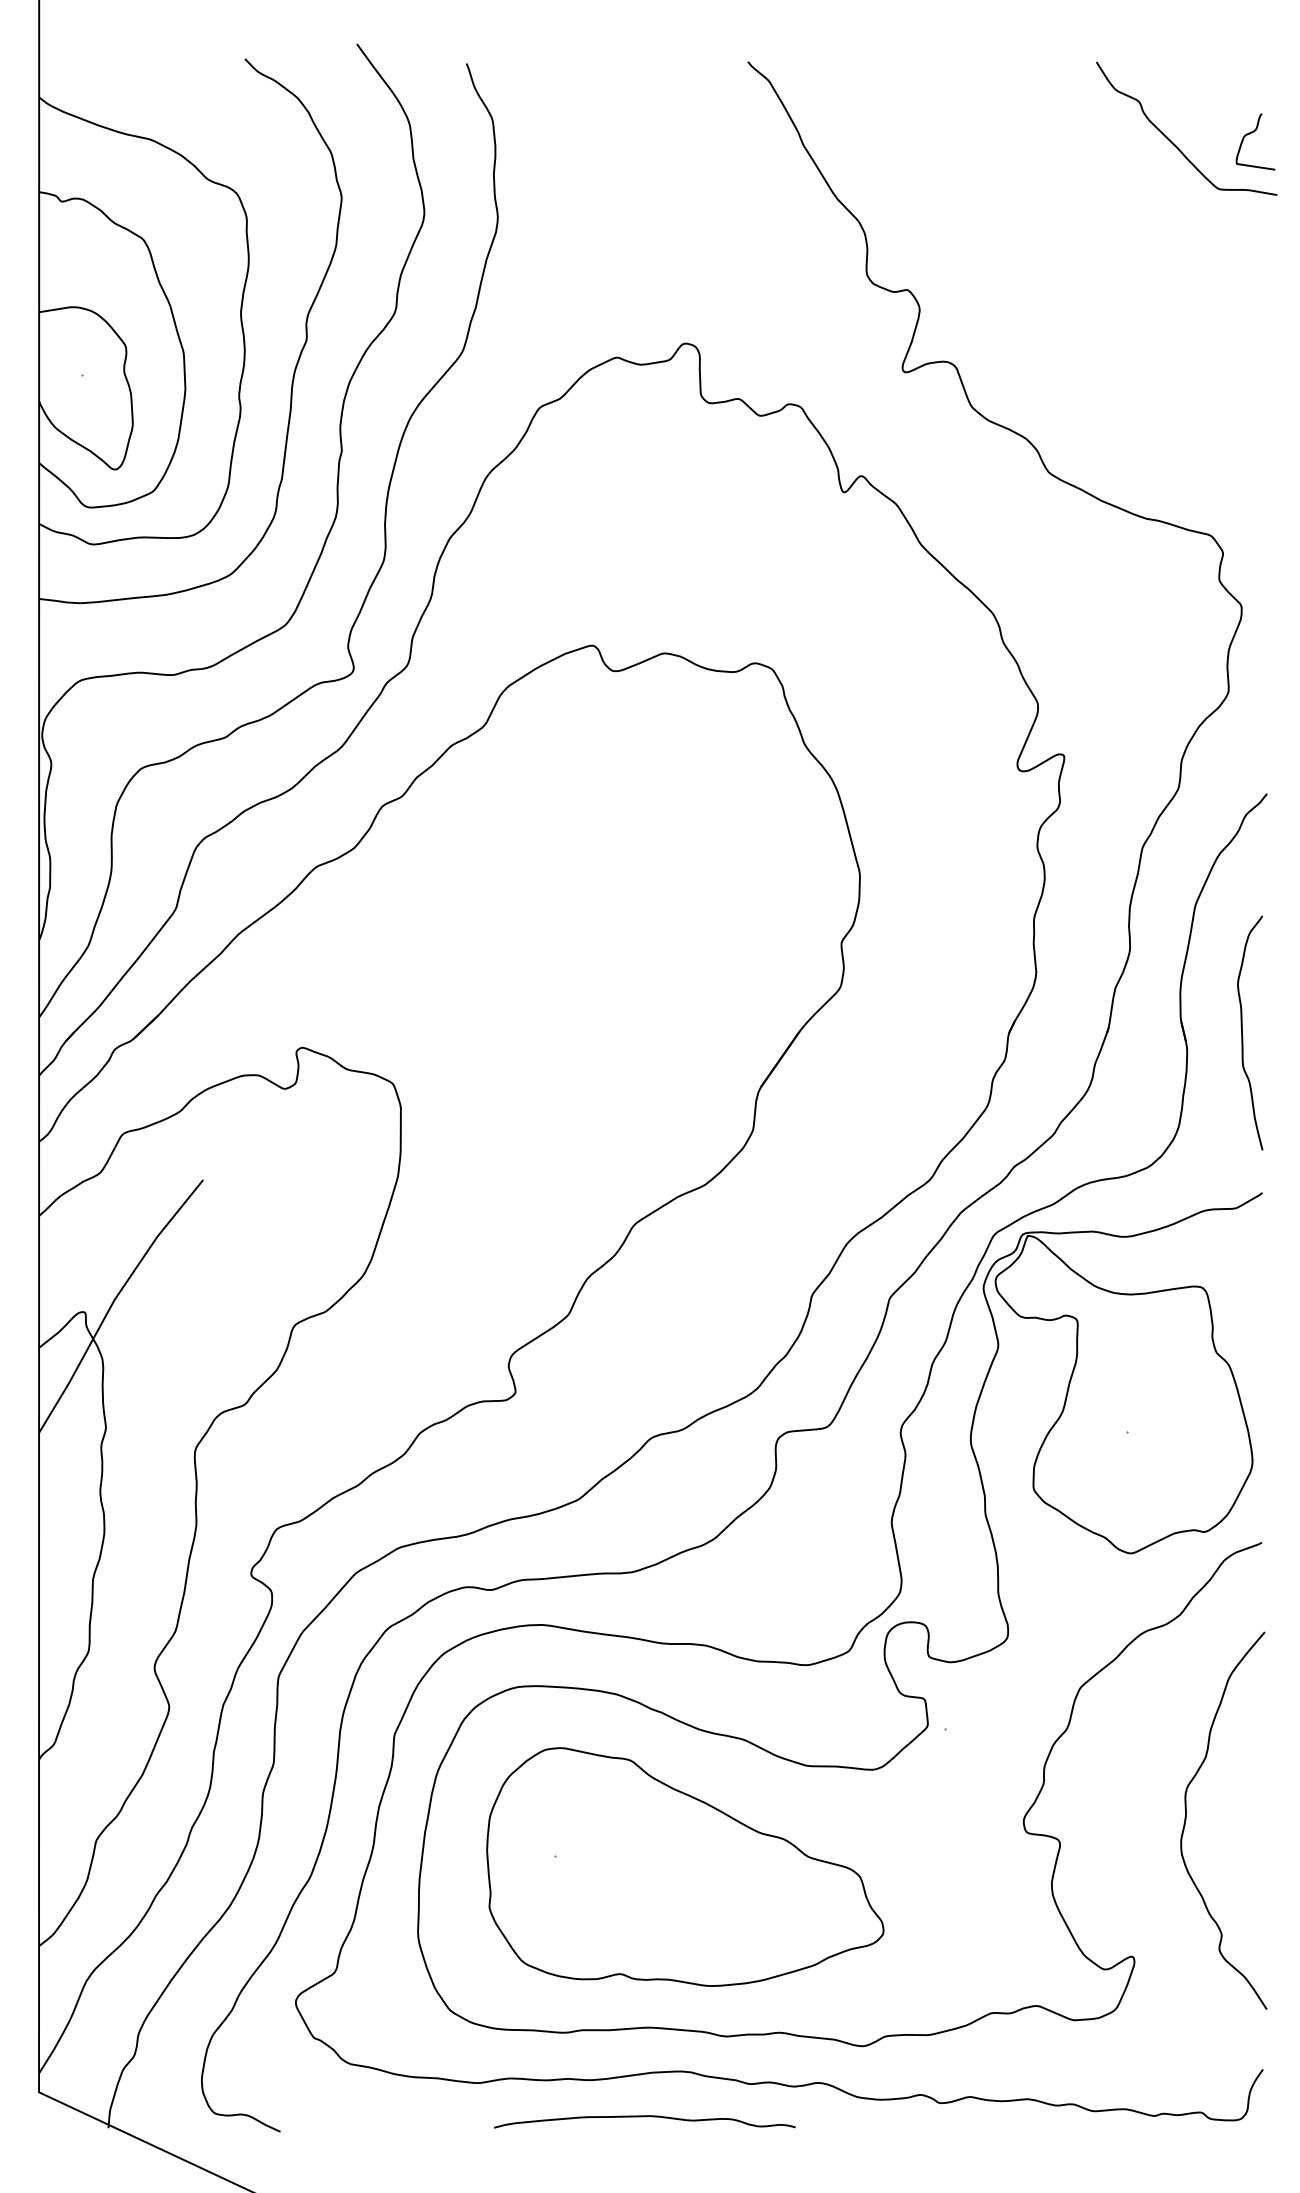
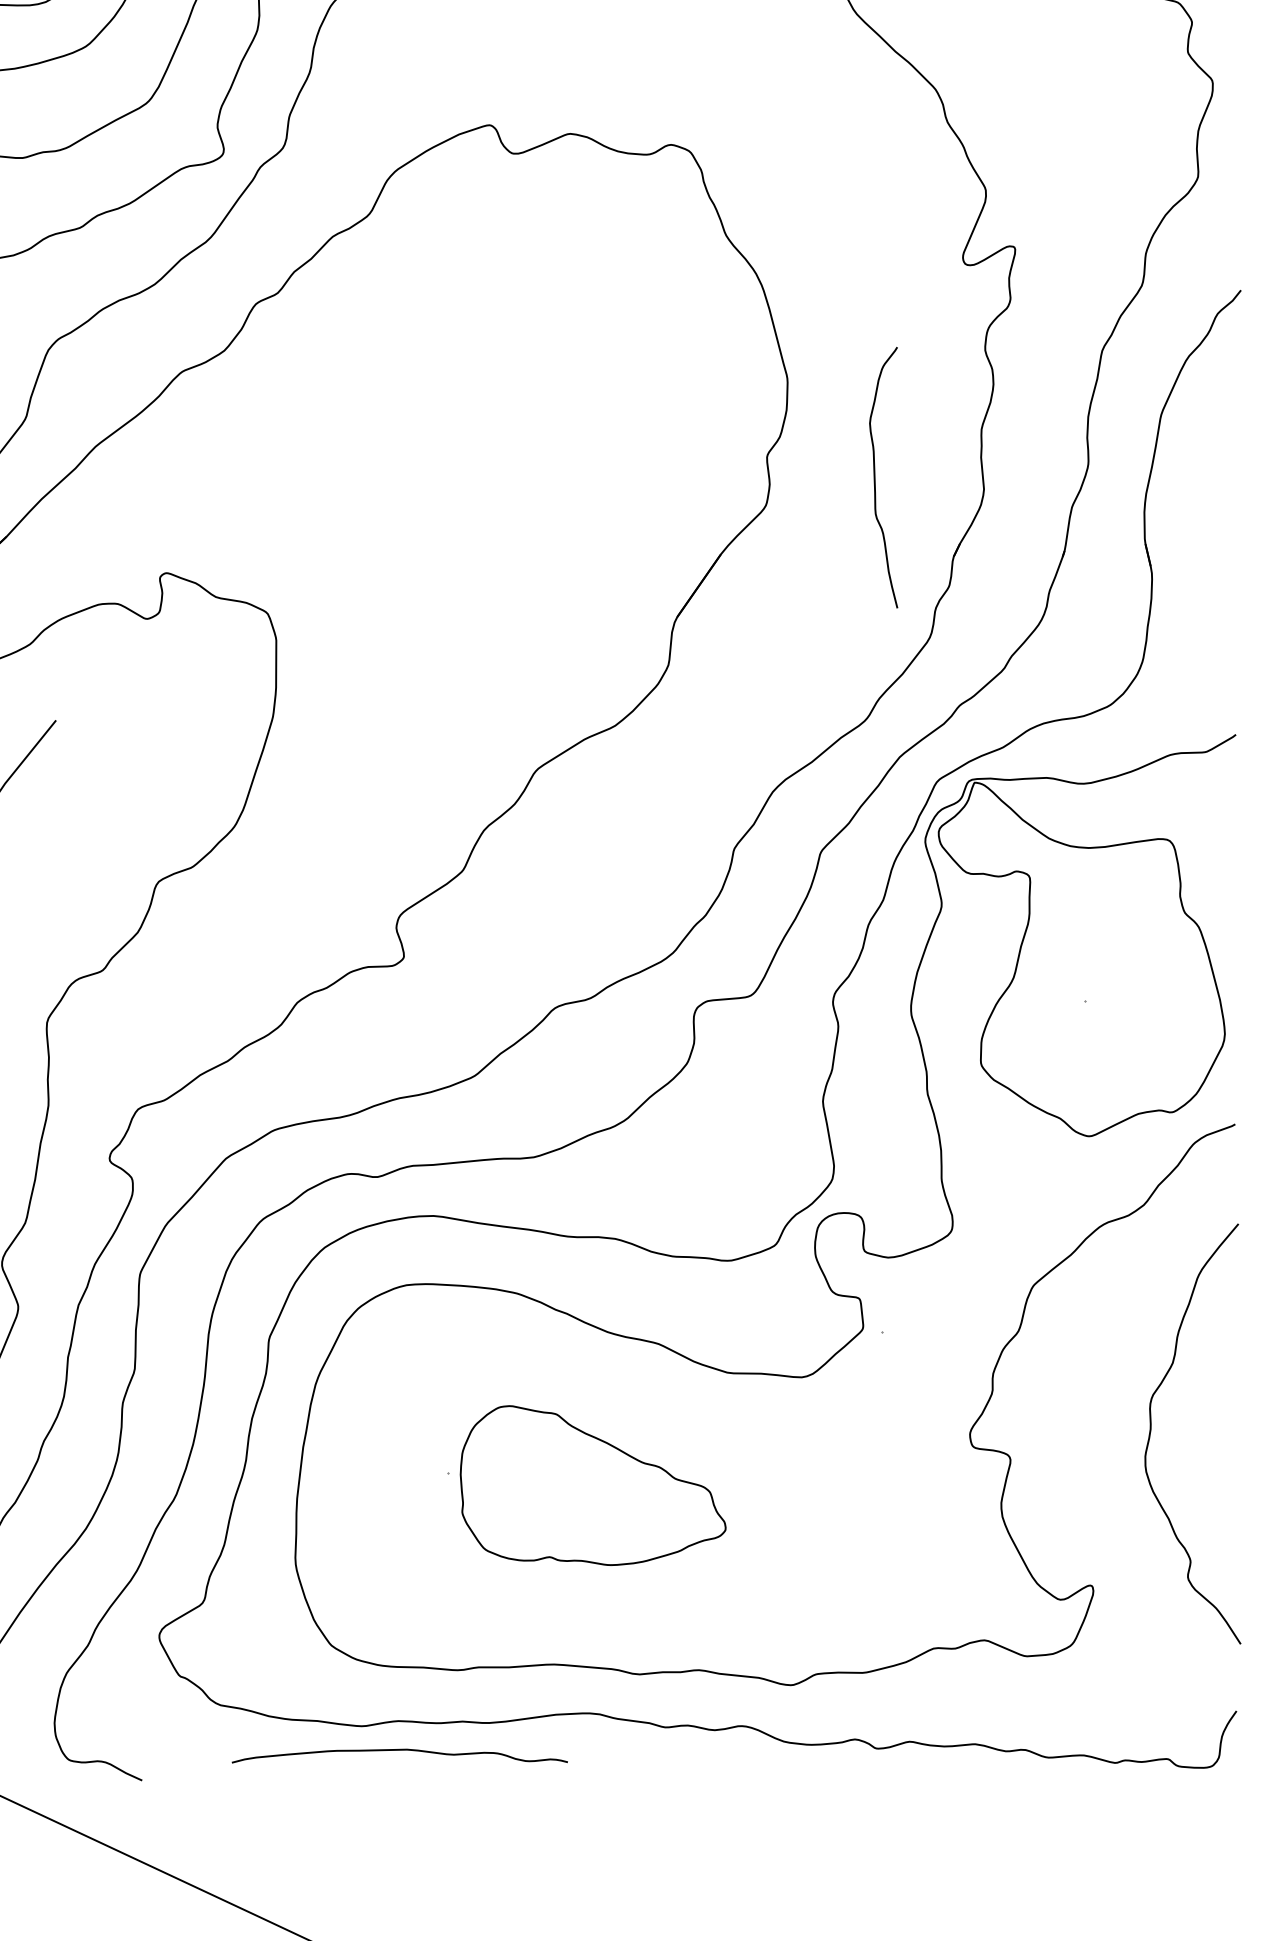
curve: (1242, 1032) -> (875, 477), moved
part: (685, 1866) -> (593, 1485), size x0.6
curve: (644, 2117) -> (399, 1751), moved

